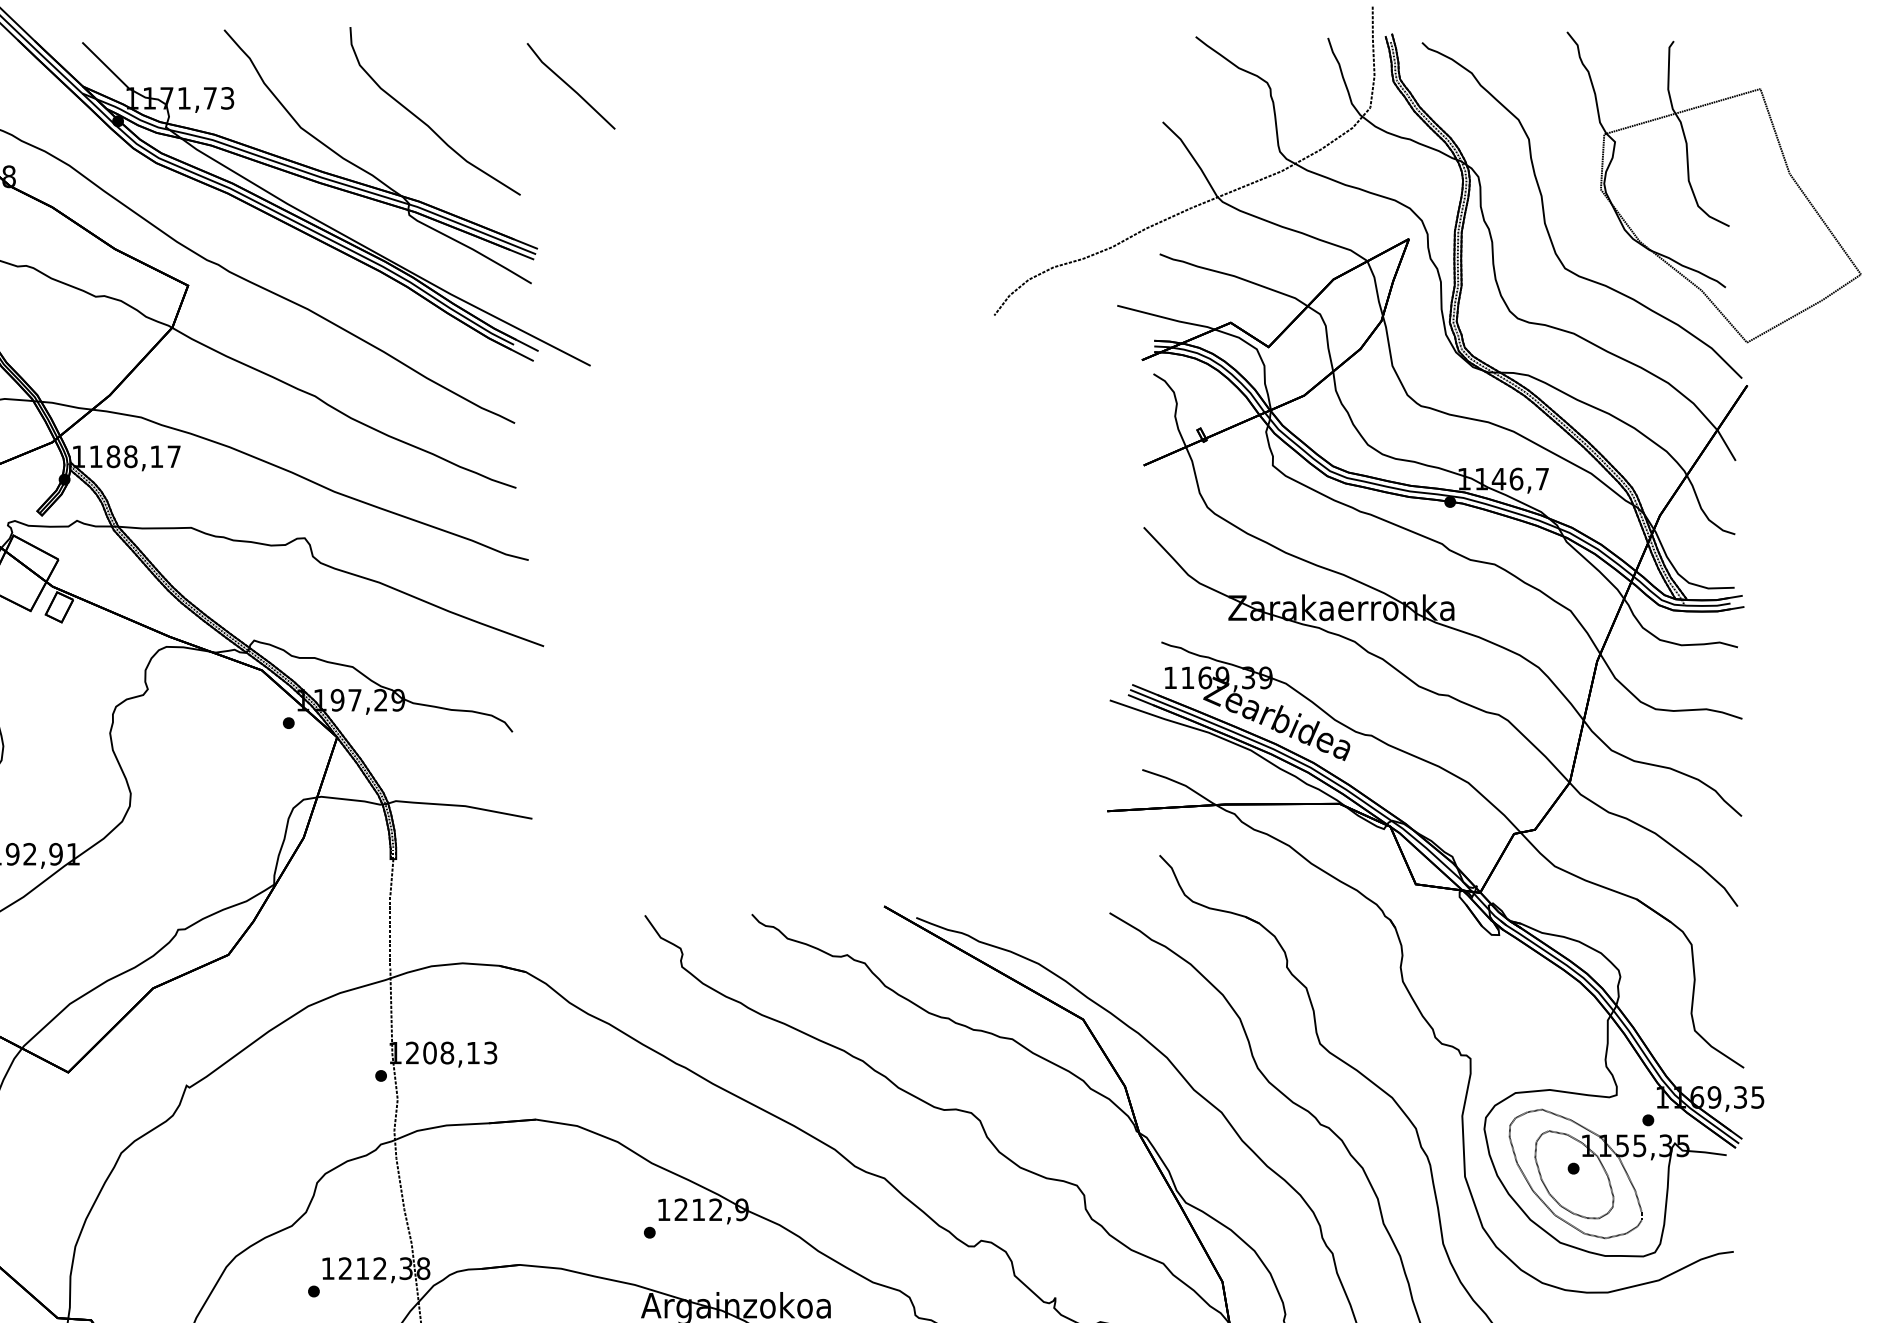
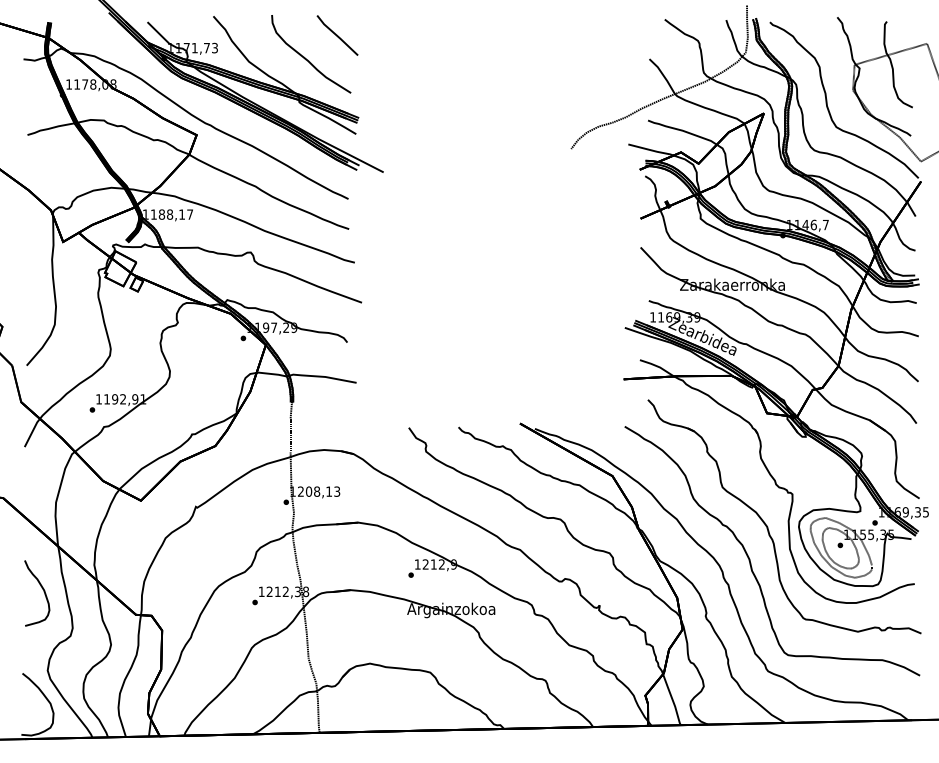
part: (570, 86) -> (337, 35), moved

